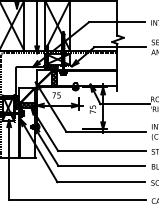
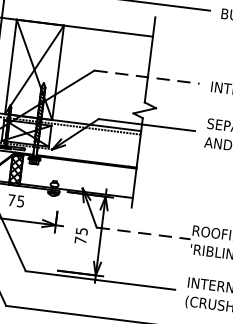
line: (117, 22) -> (147, 77), solid -> dashed
line: (125, 104) -> (143, 234), solid -> dashed

